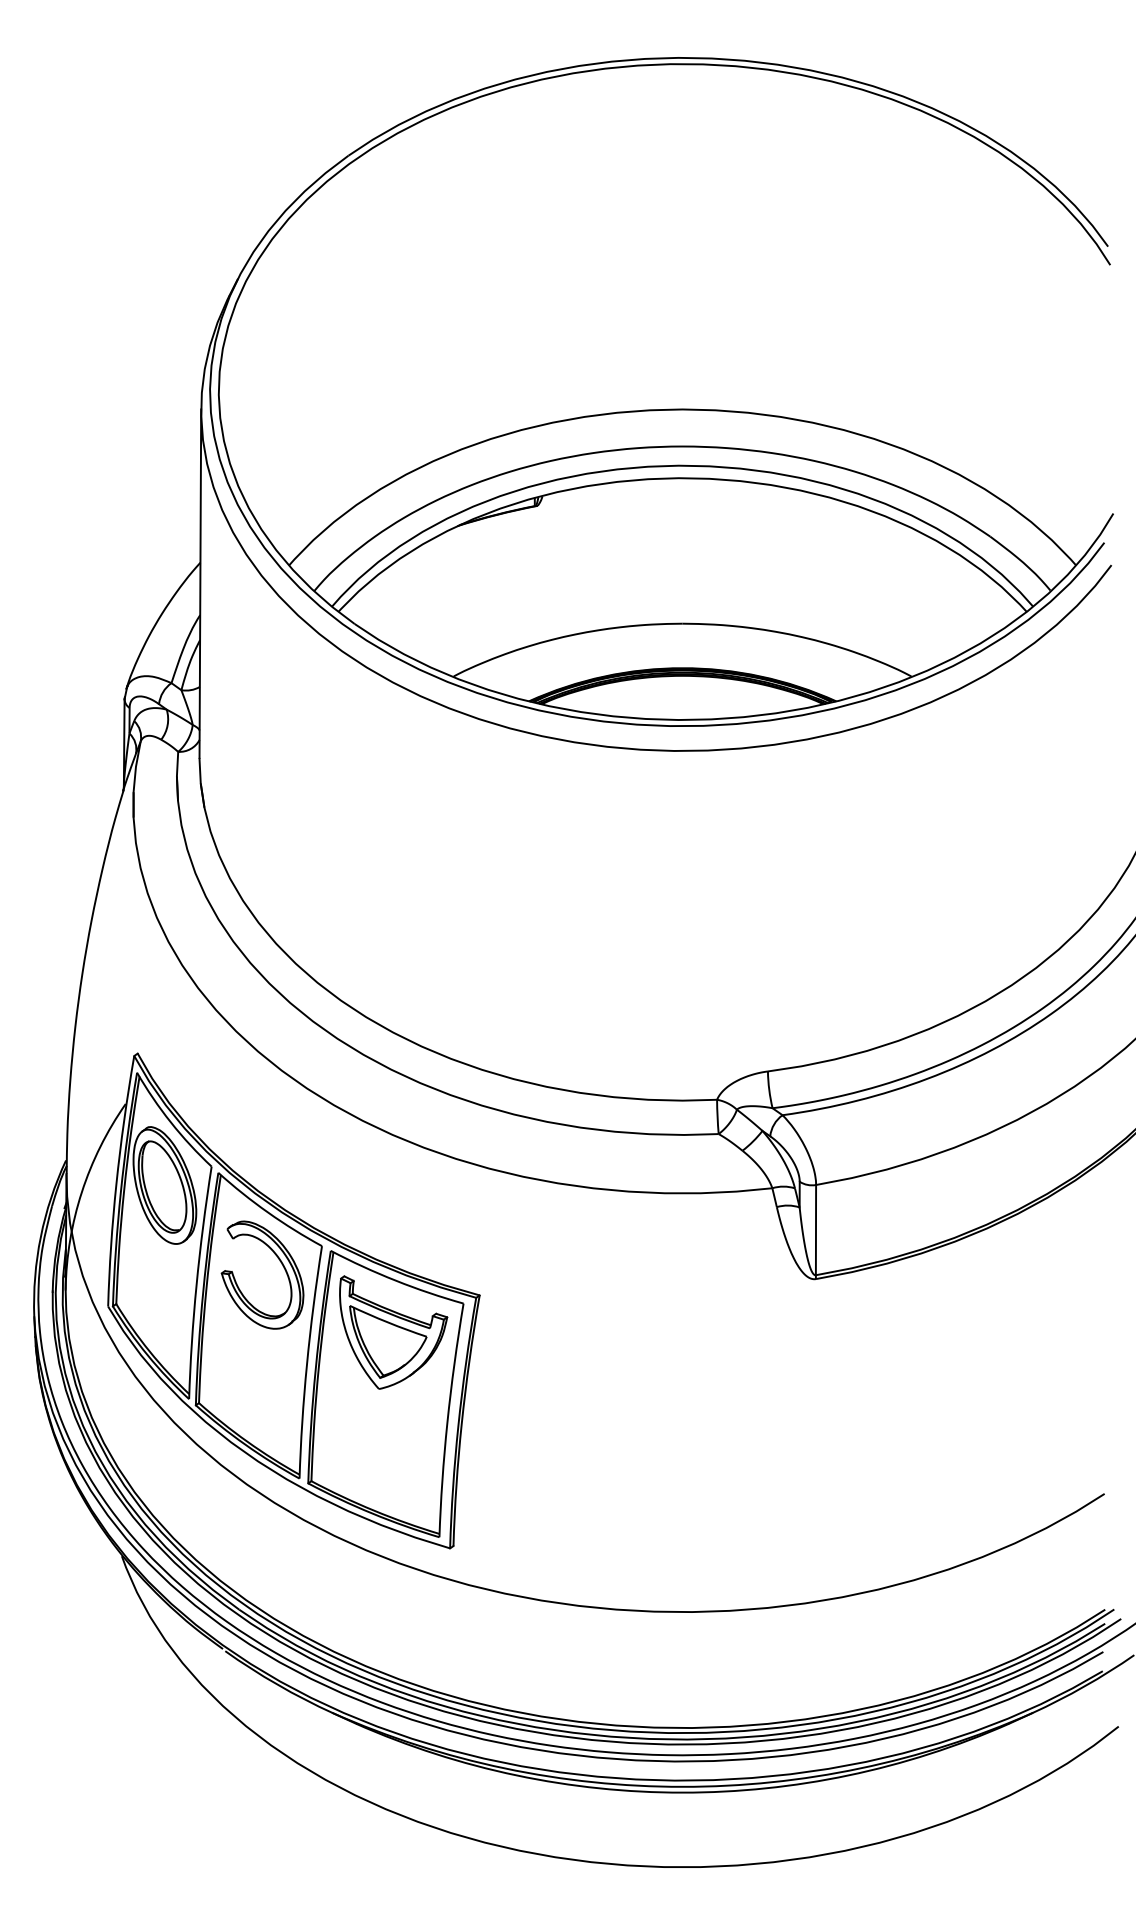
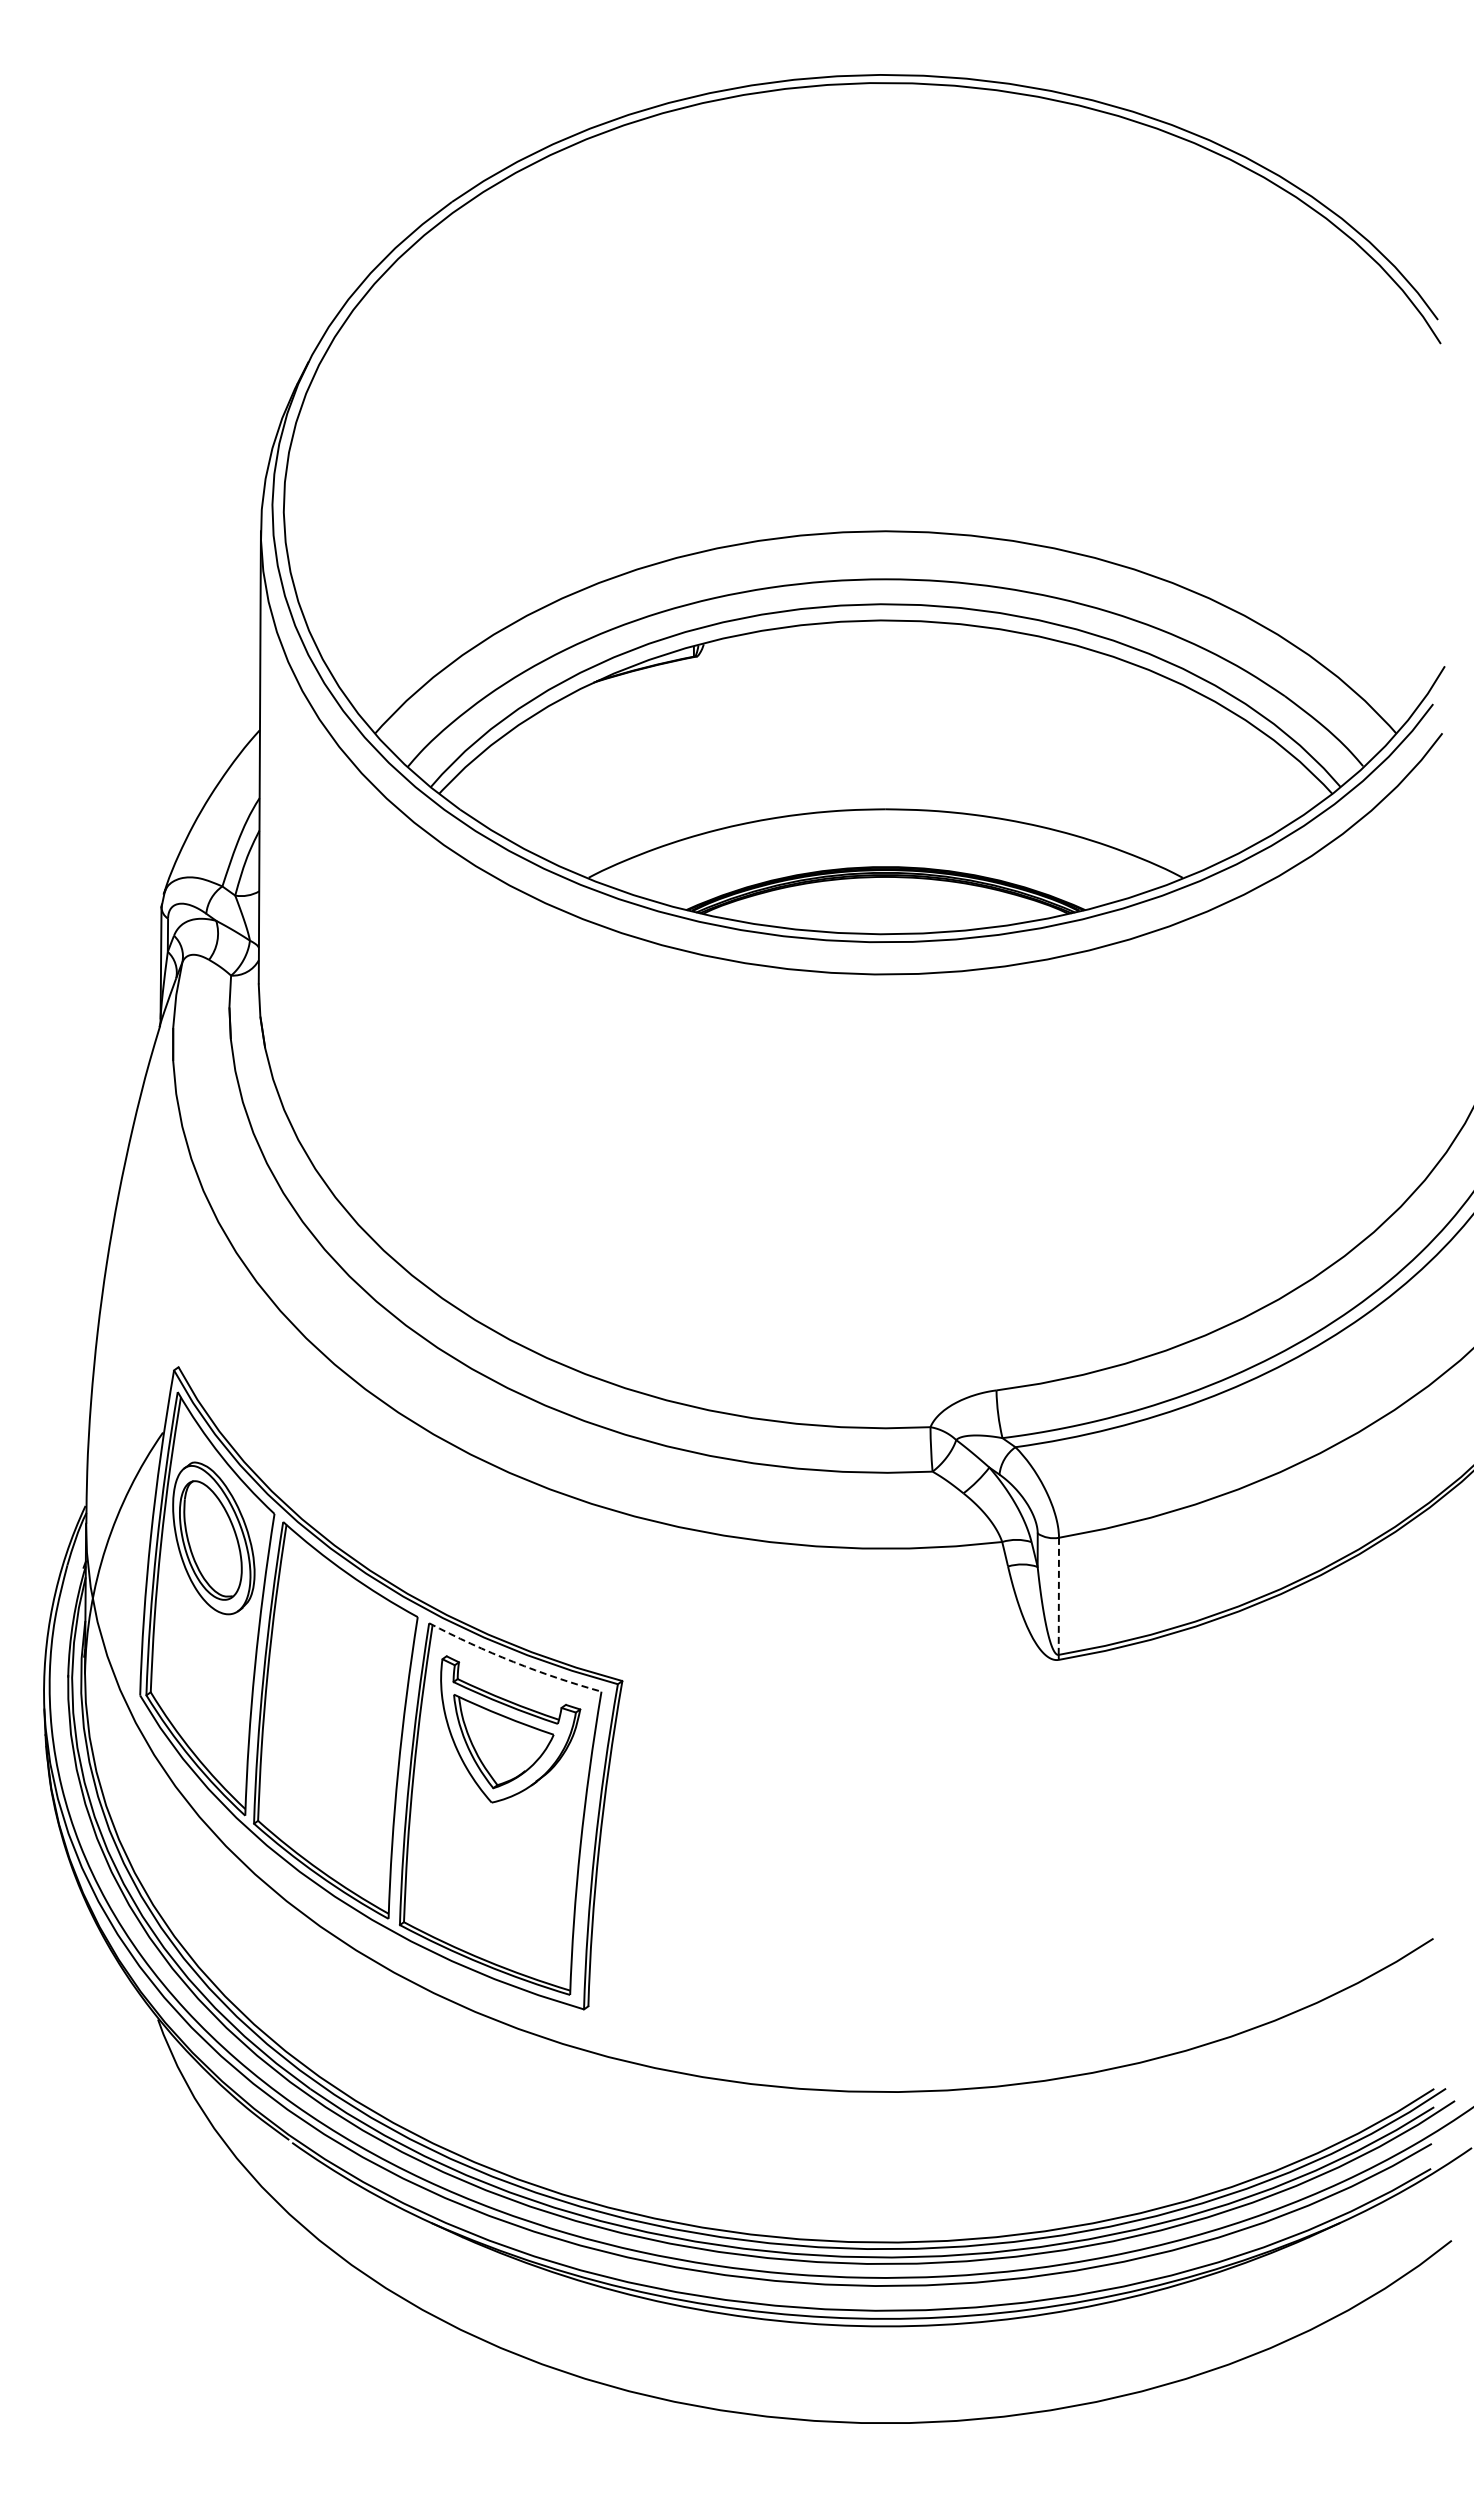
line: (815, 1230) -> (1058, 1596), solid -> dashed
part: (280, 1261) -> (363, 1637), removed
arc: (395, 1280) -> (513, 1661), solid -> dashed

